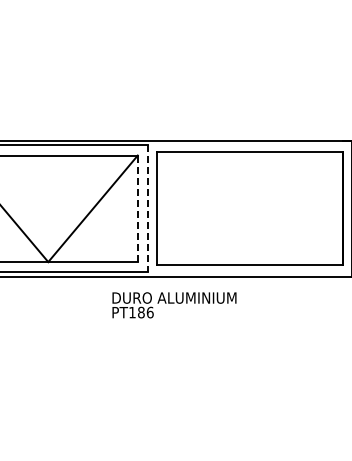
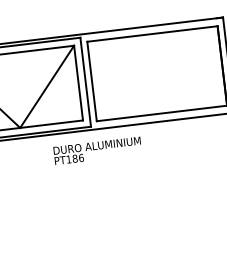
line: (137, 209) -> (78, 83), dashed -> solid
line: (148, 209) -> (86, 82), dashed -> solid
text: (174, 305) -> (97, 151), moved

